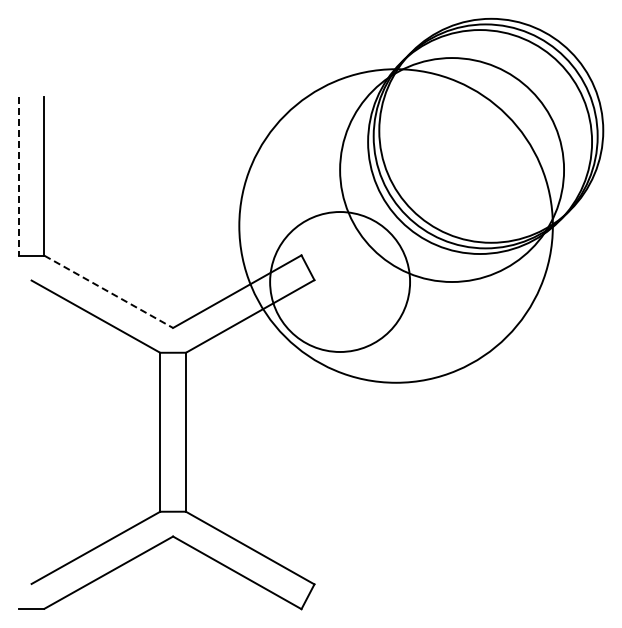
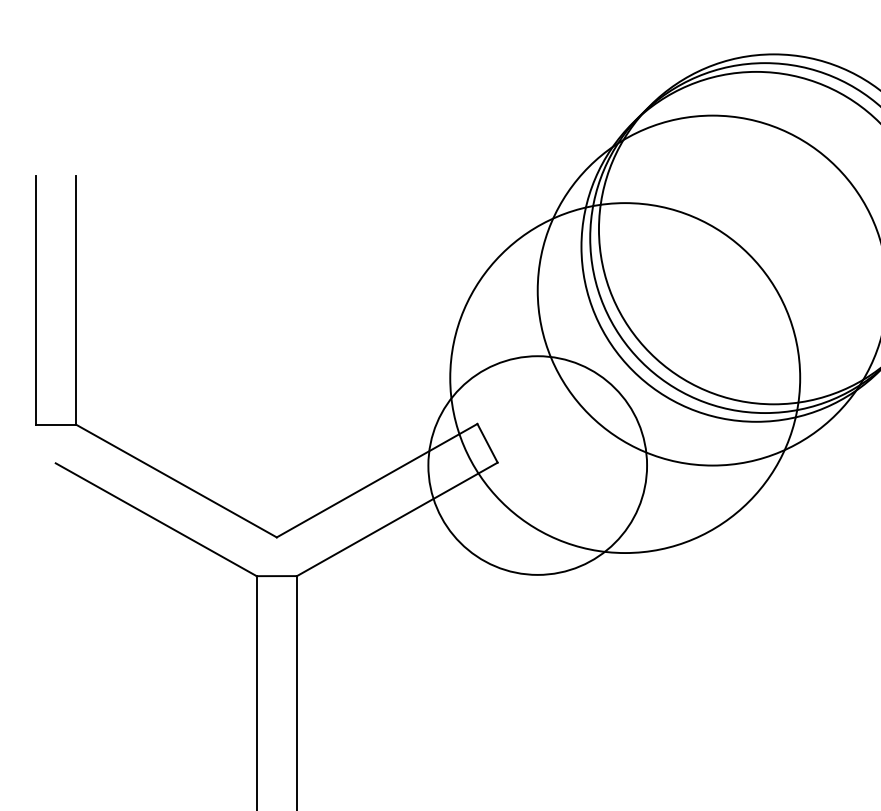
line: (18, 176) -> (35, 300), dashed -> solid
circle: (396, 226) -> (625, 378), size x0.71
line: (108, 291) -> (175, 480), dashed -> solid

